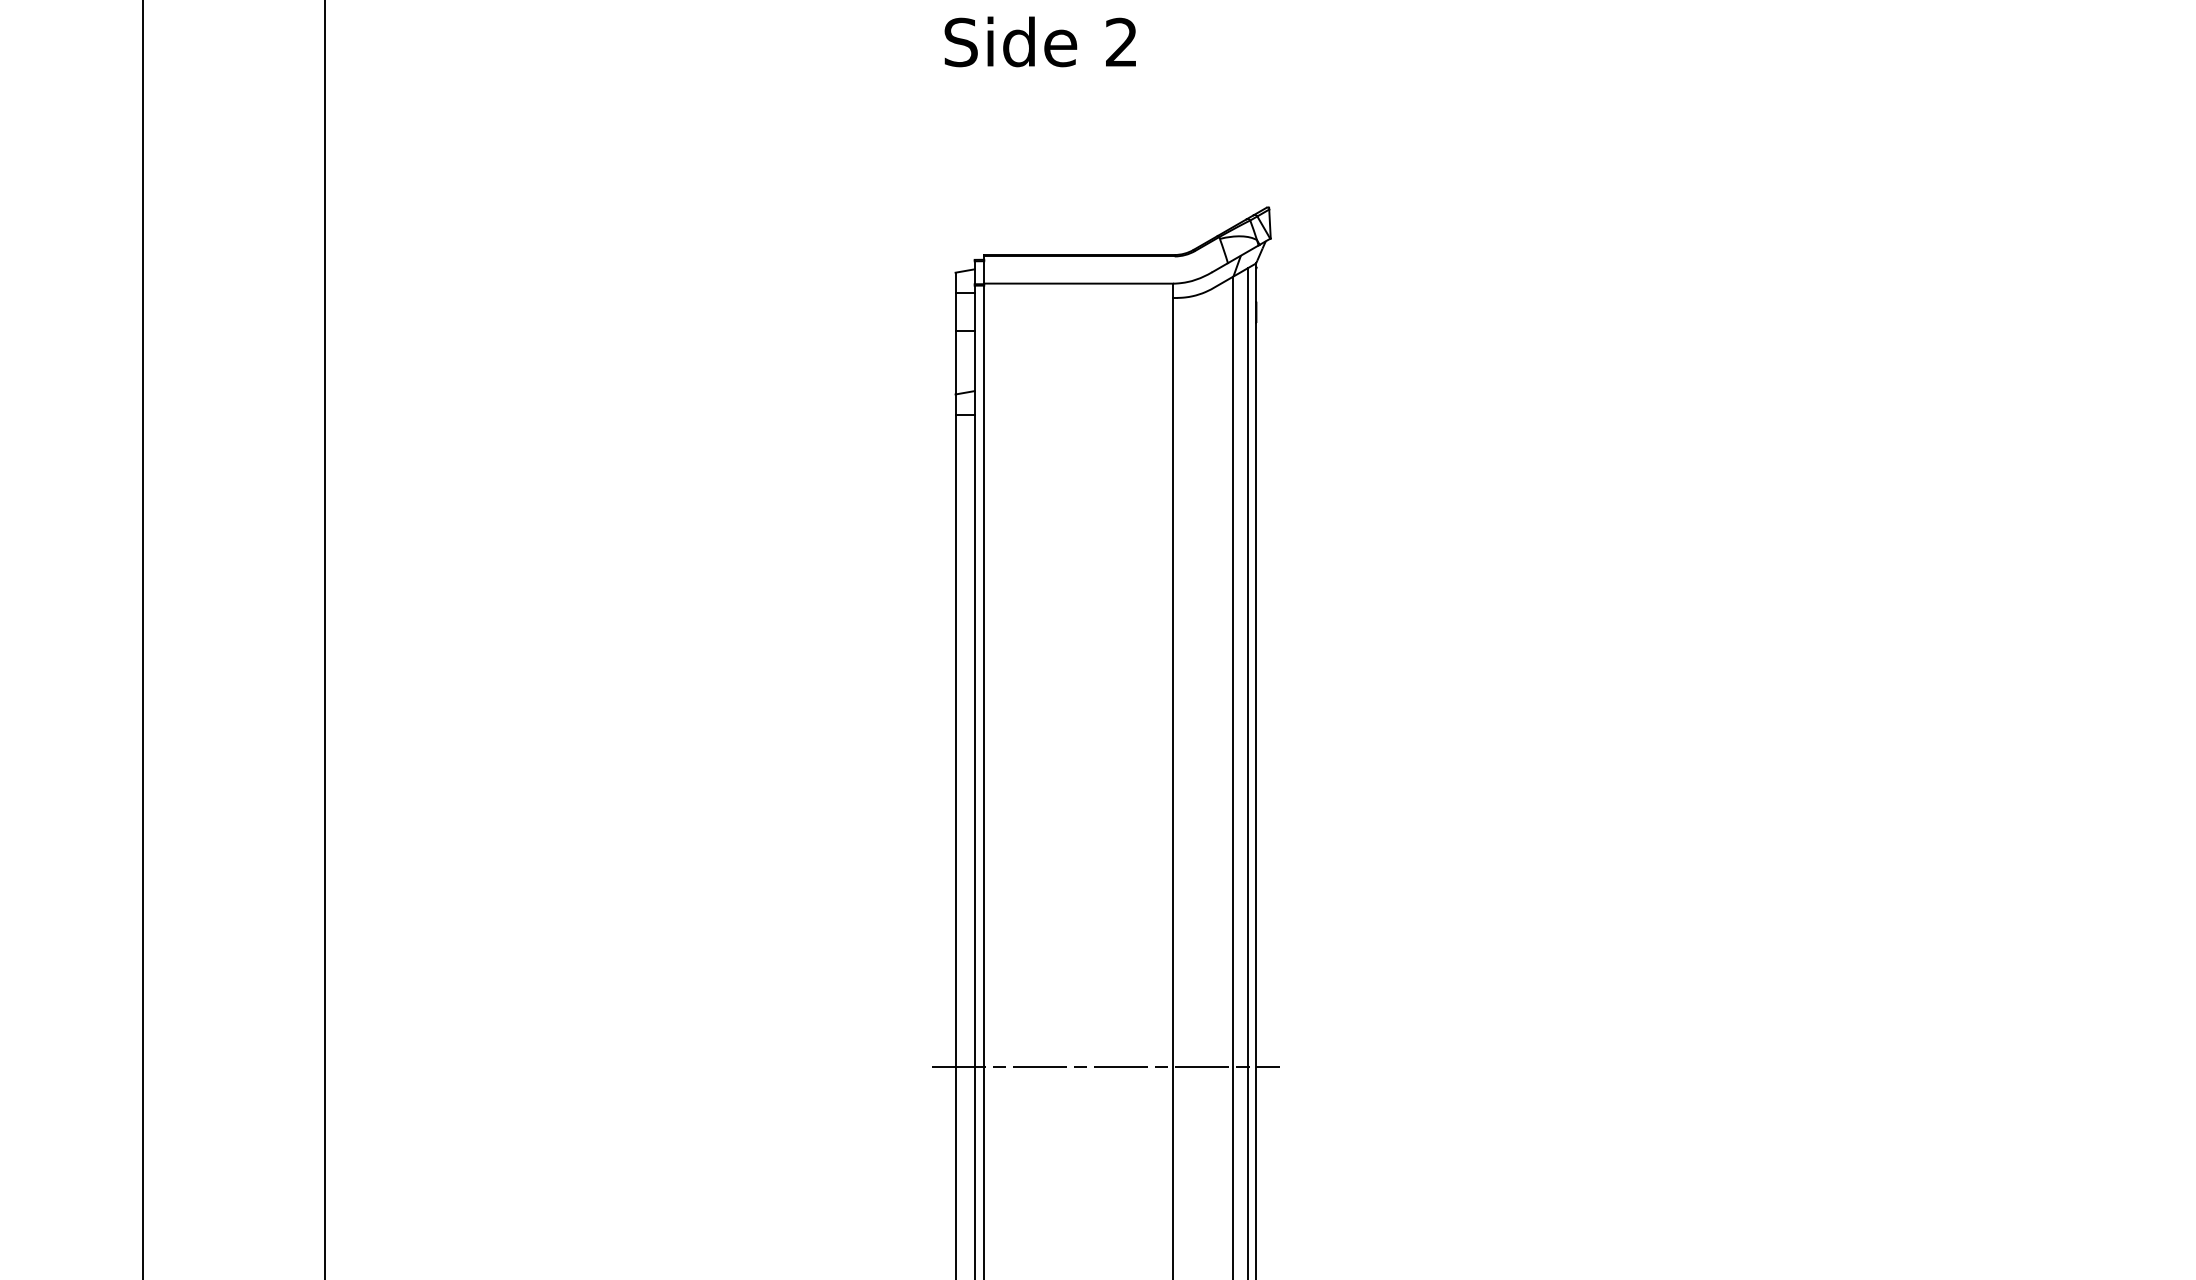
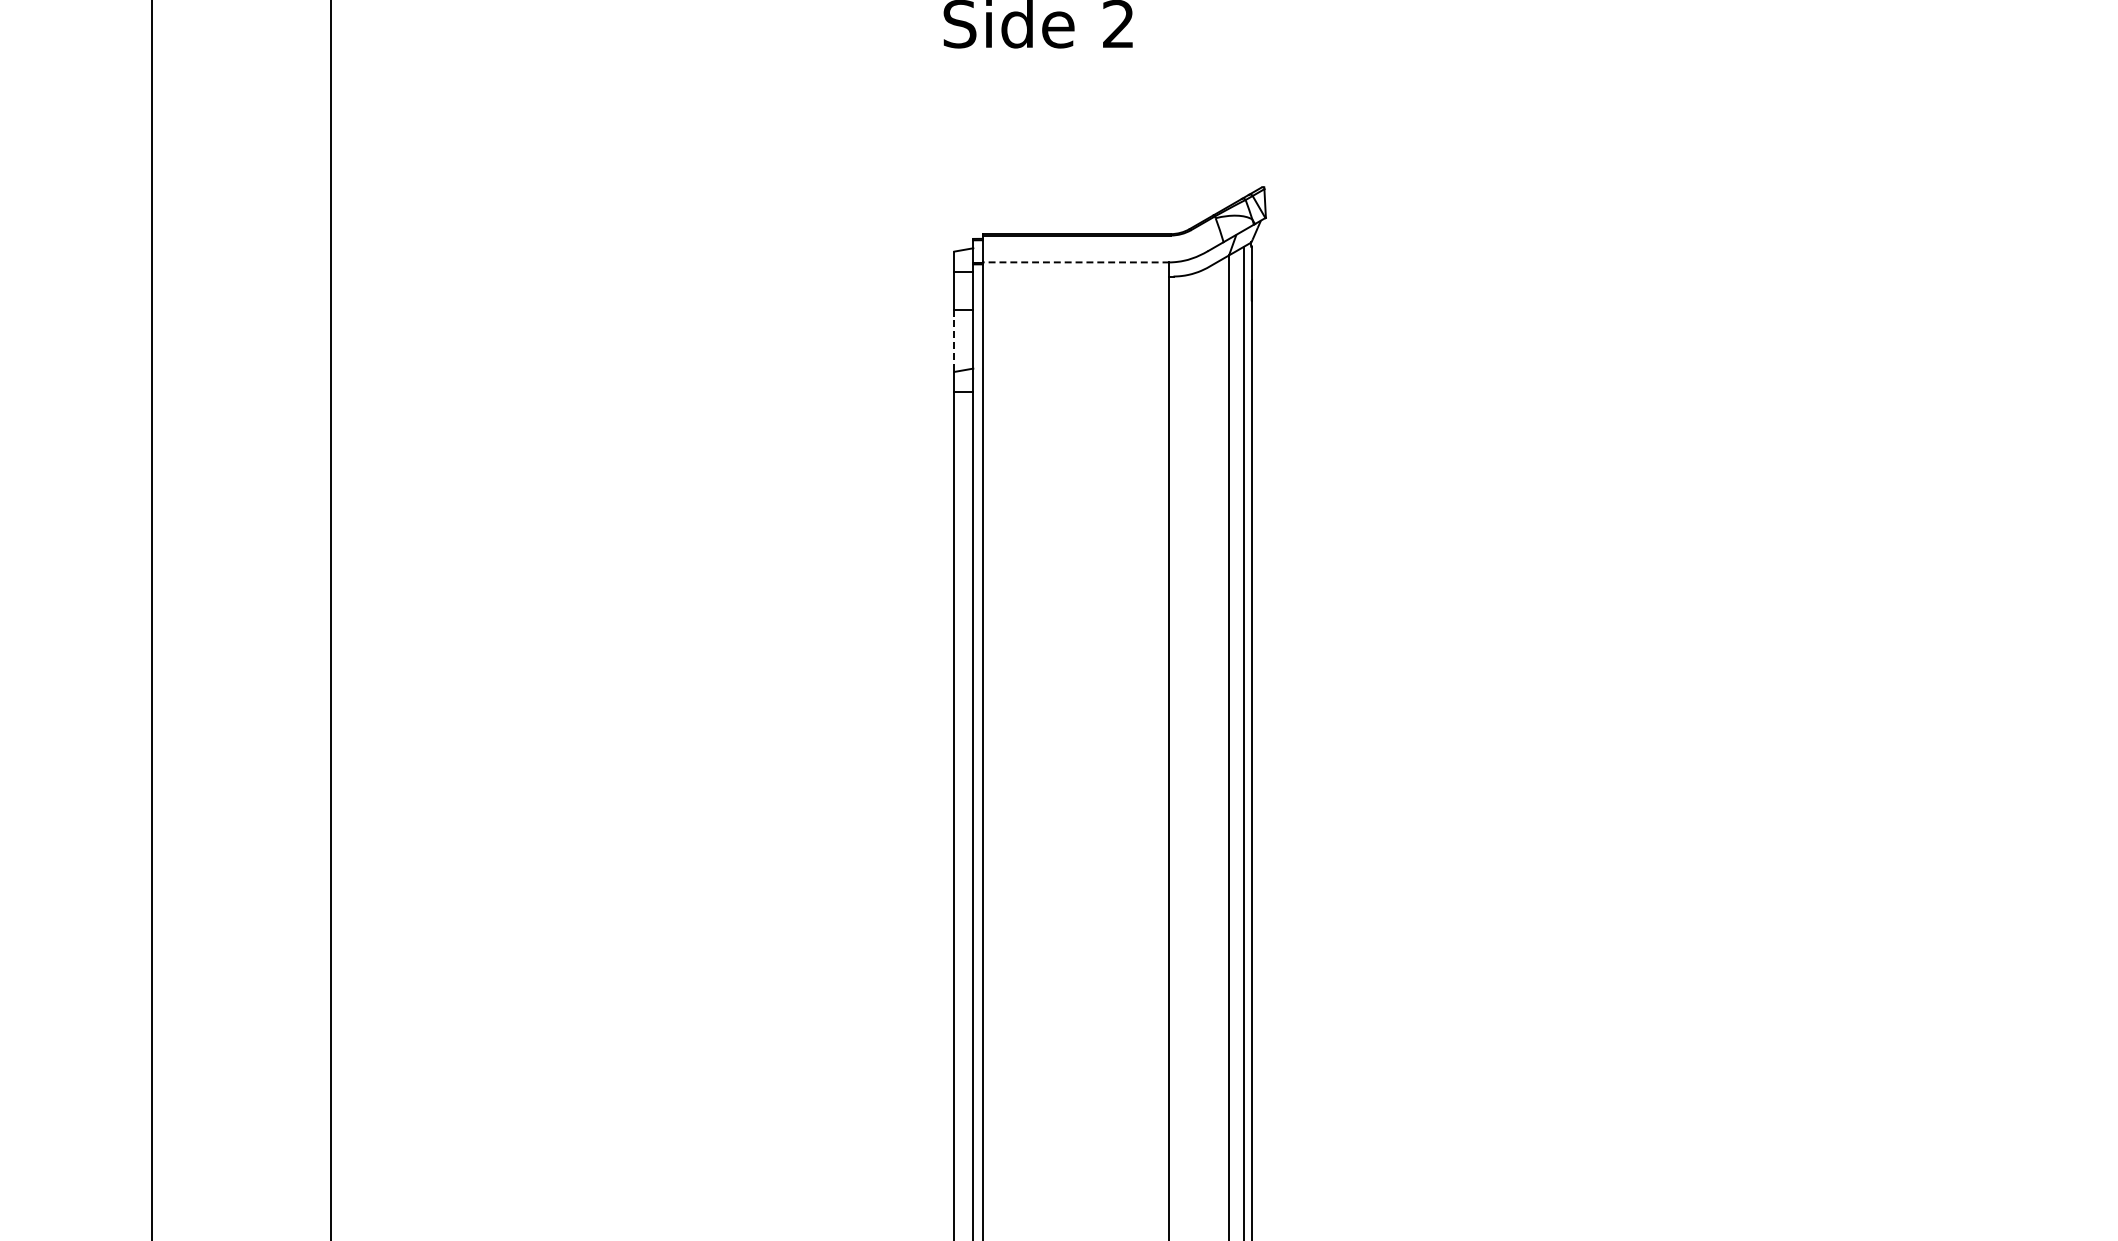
line: (1078, 283) -> (1075, 262), solid -> dashed
line: (955, 362) -> (954, 340), solid -> dashed
line: (1105, 1066) -> (1102, 1036), removed

